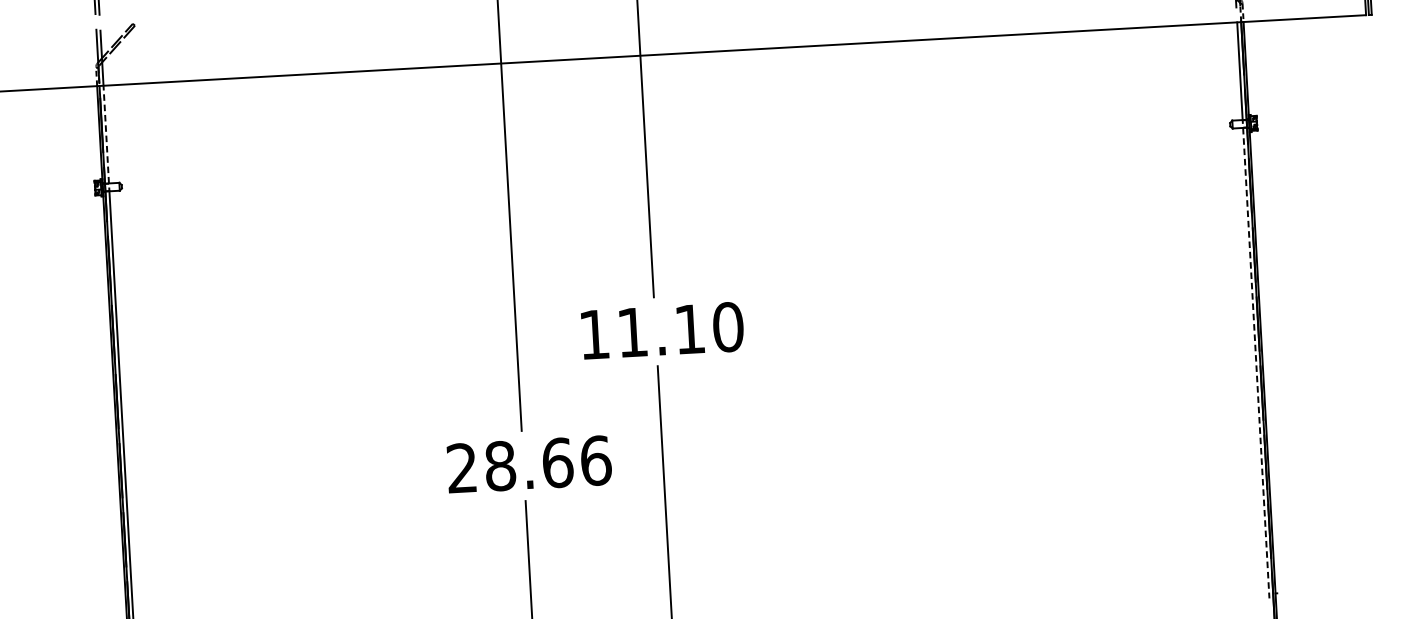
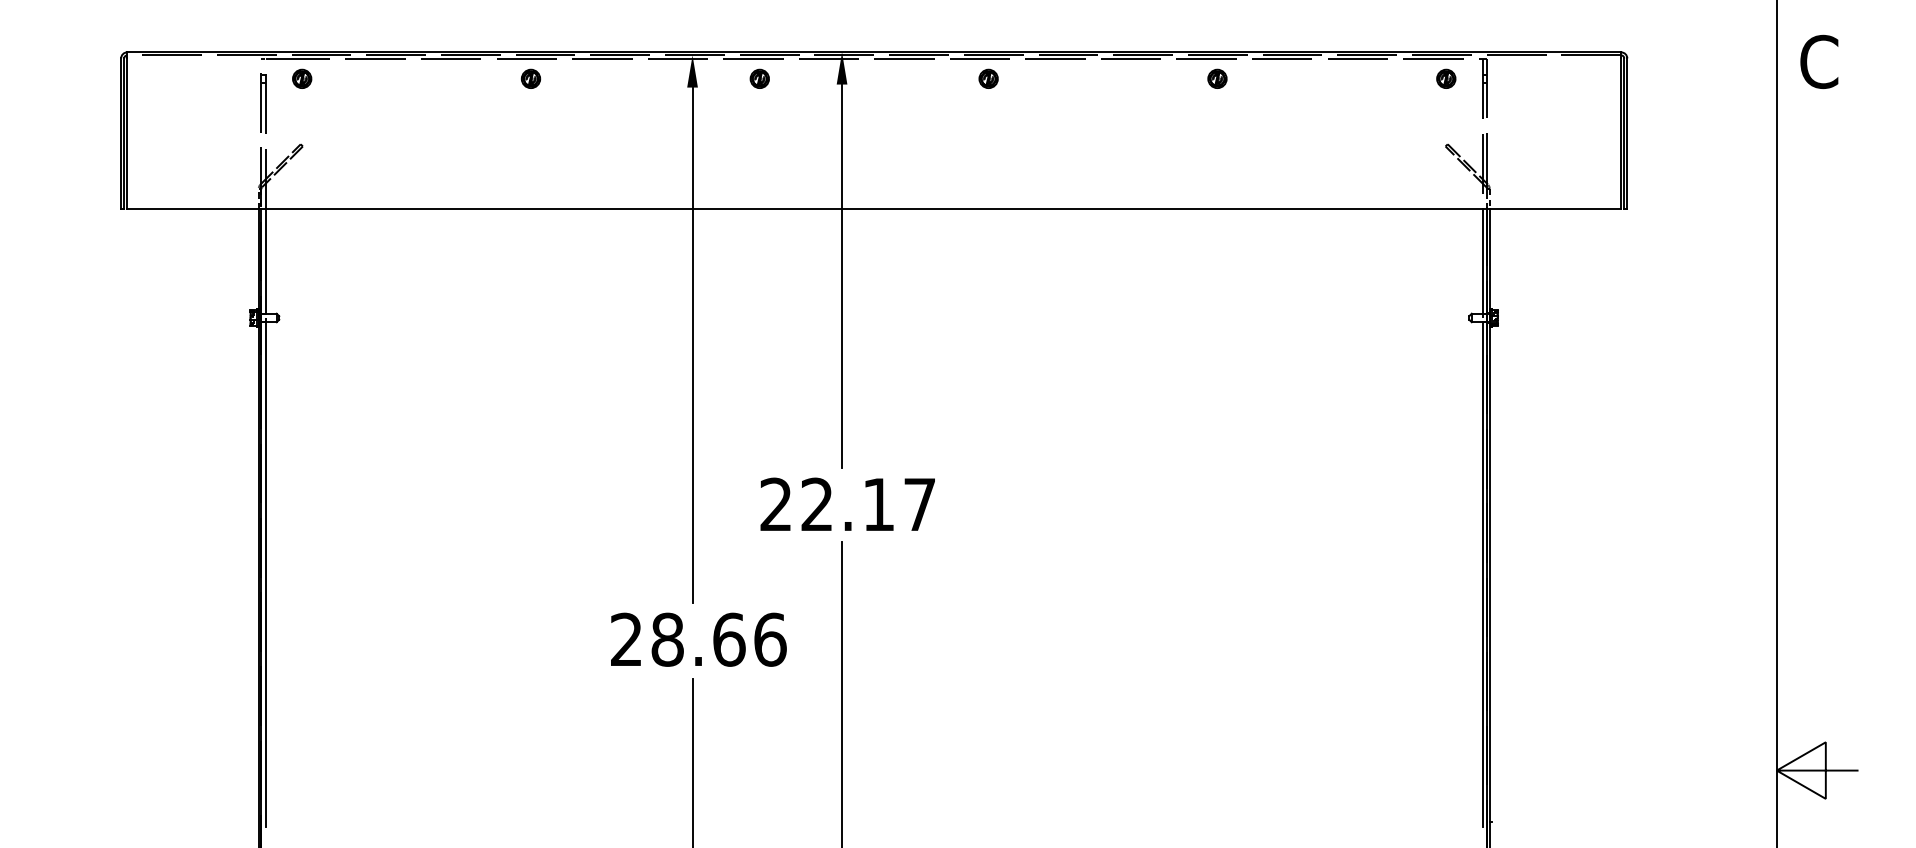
line: (106, 133) -> (265, 260), dashed -> solid
text: (661, 330) -> (848, 504), 11.10 -> 22.17
line: (1255, 362) -> (1482, 574), dashed -> solid

